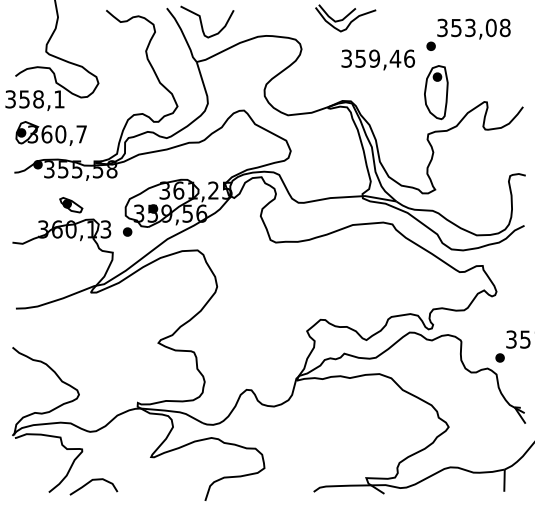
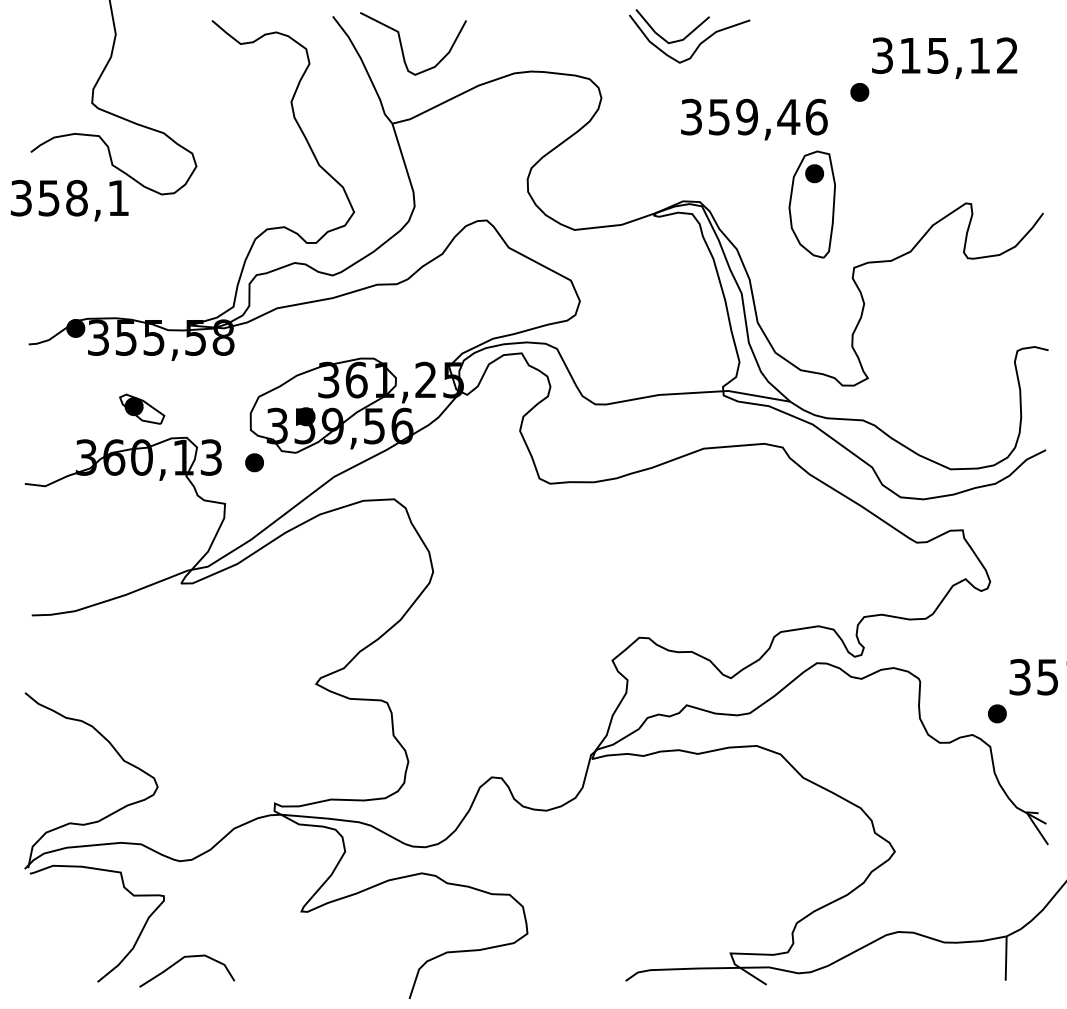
text: (480, 27) -> (958, 54), 353,08 -> 315,12
part: (436, 92) -> (812, 204), moved
part: (50, 133) -> (100, 266), removed

